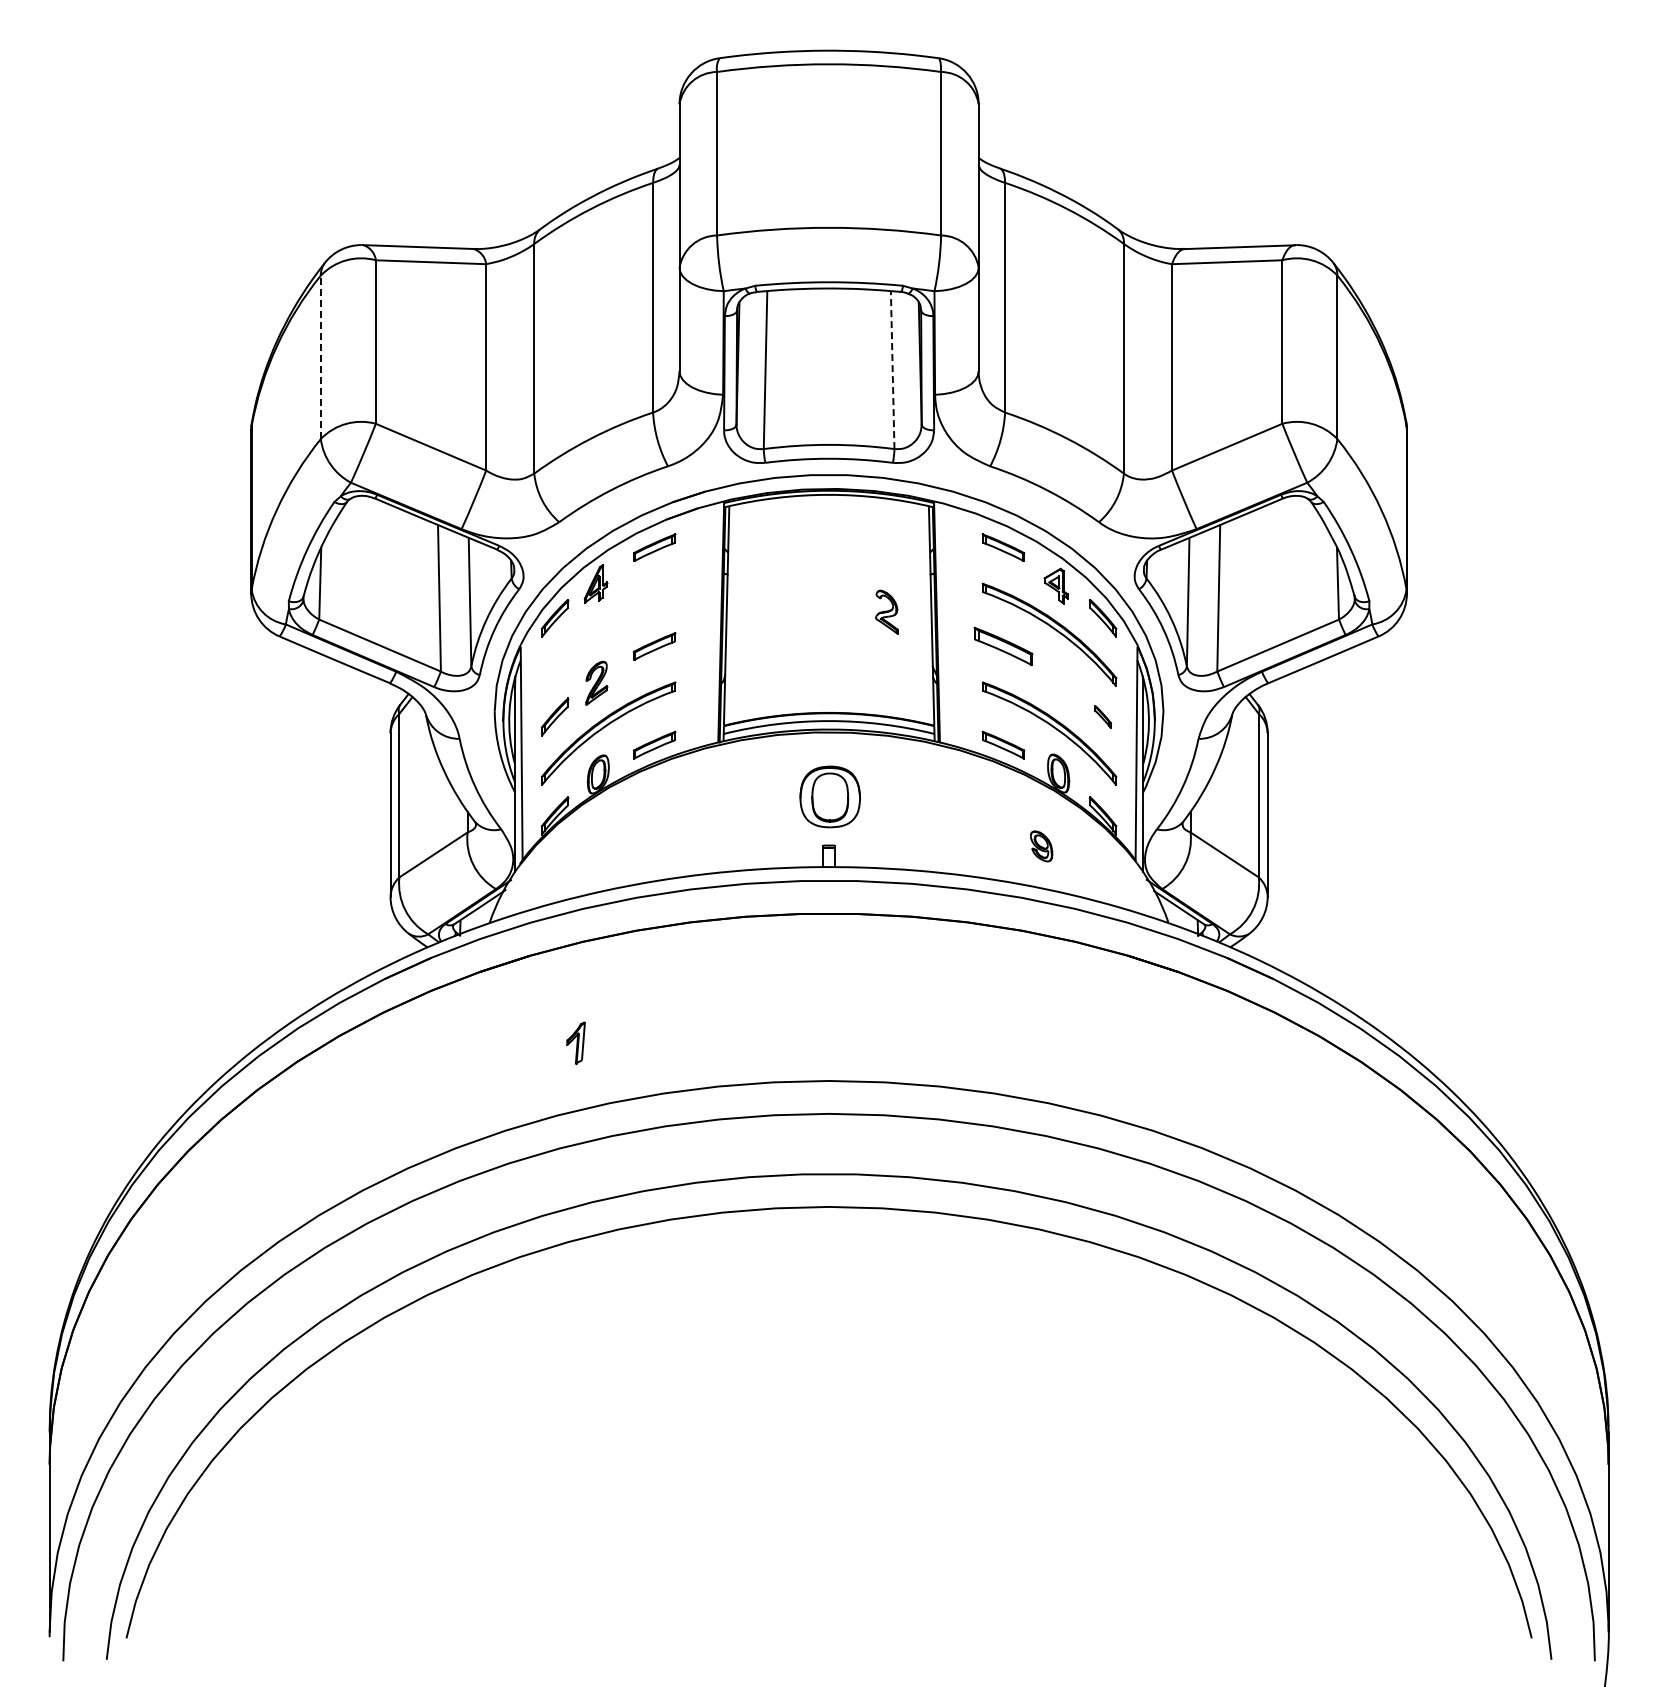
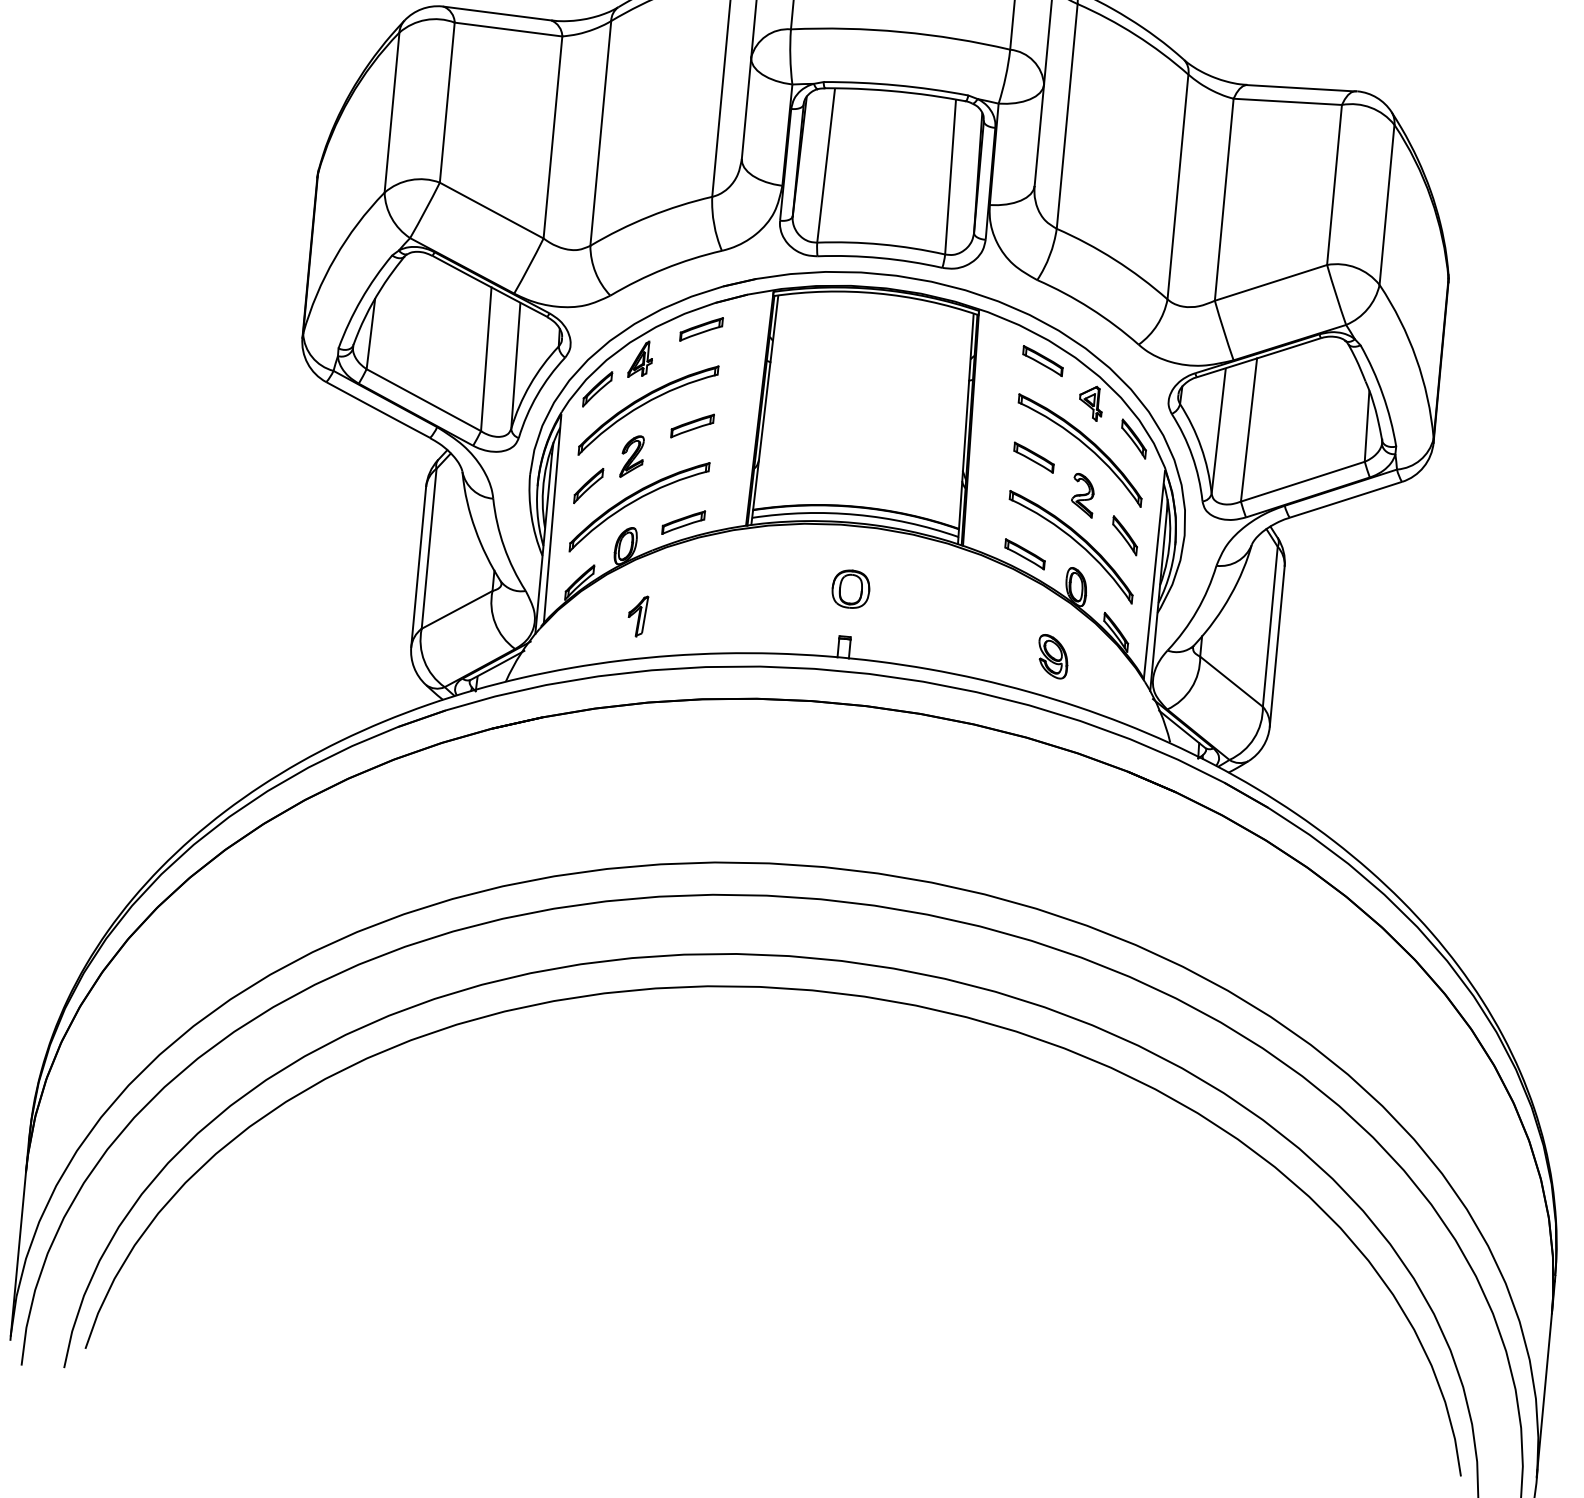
line: (320, 357) -> (391, 112), dashed -> solid
line: (892, 370) -> (950, 177), dashed -> solid
part: (886, 611) -> (1082, 494), moved
part: (606, 628) -> (647, 403), added
part: (1003, 646) -> (1033, 457), size x0.71
part: (1102, 716) -> (1124, 535), size x1.67
part: (830, 796) -> (851, 588), size x0.62
part: (1041, 846) -> (1052, 656), size x1.43
part: (575, 1042) -> (637, 615), moved

